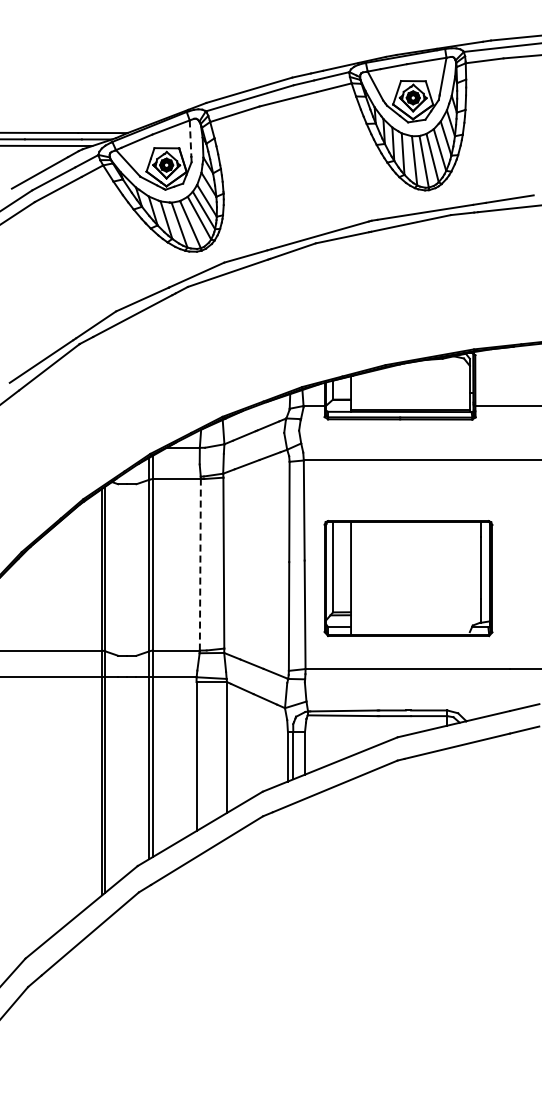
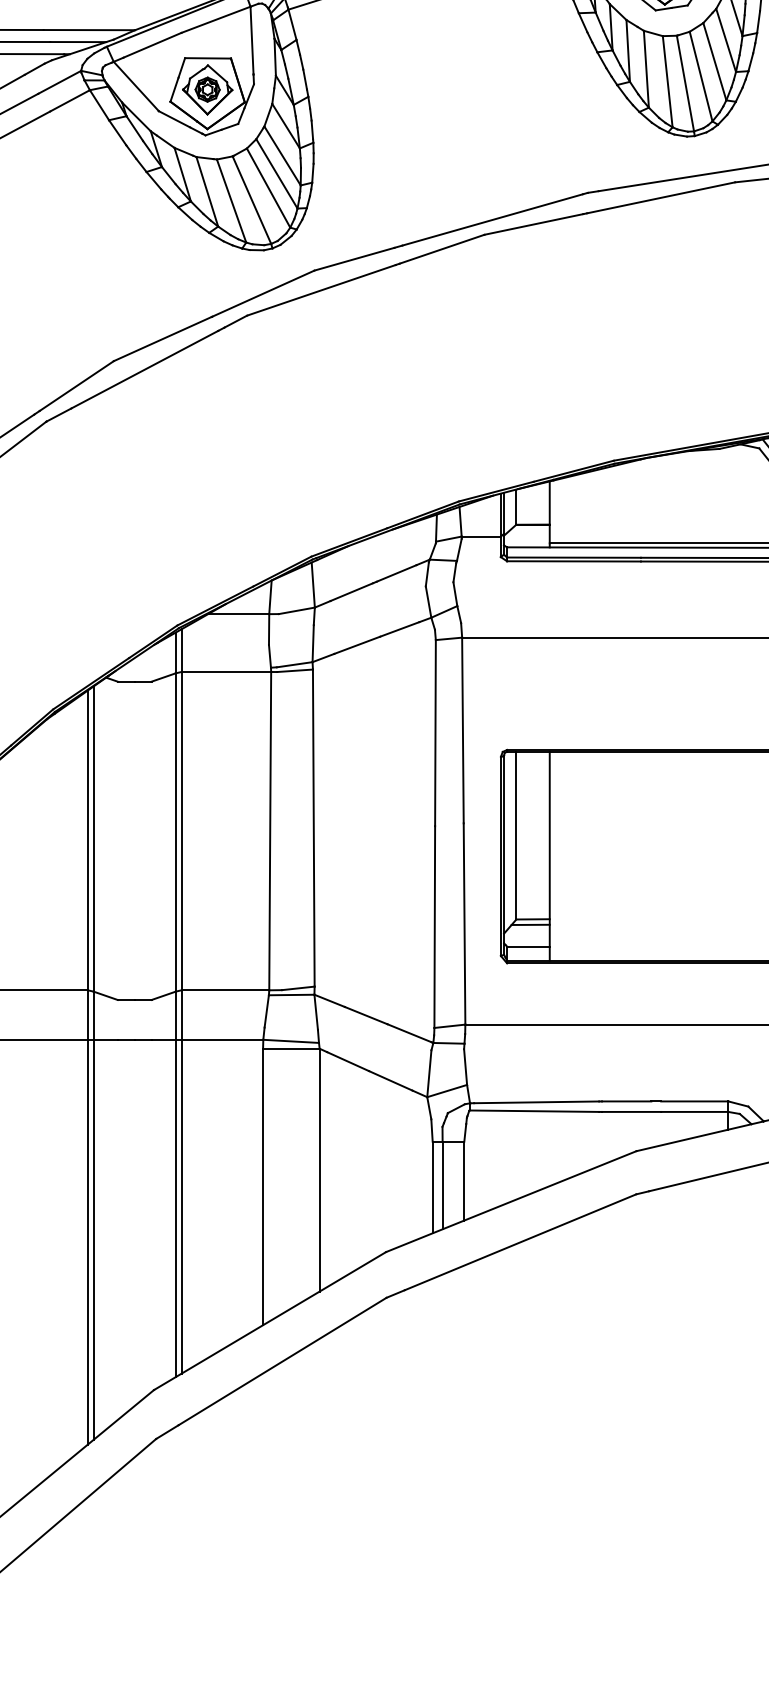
line: (190, 139) -> (251, 42), dashed -> solid
line: (200, 564) -> (270, 830), dashed -> solid

